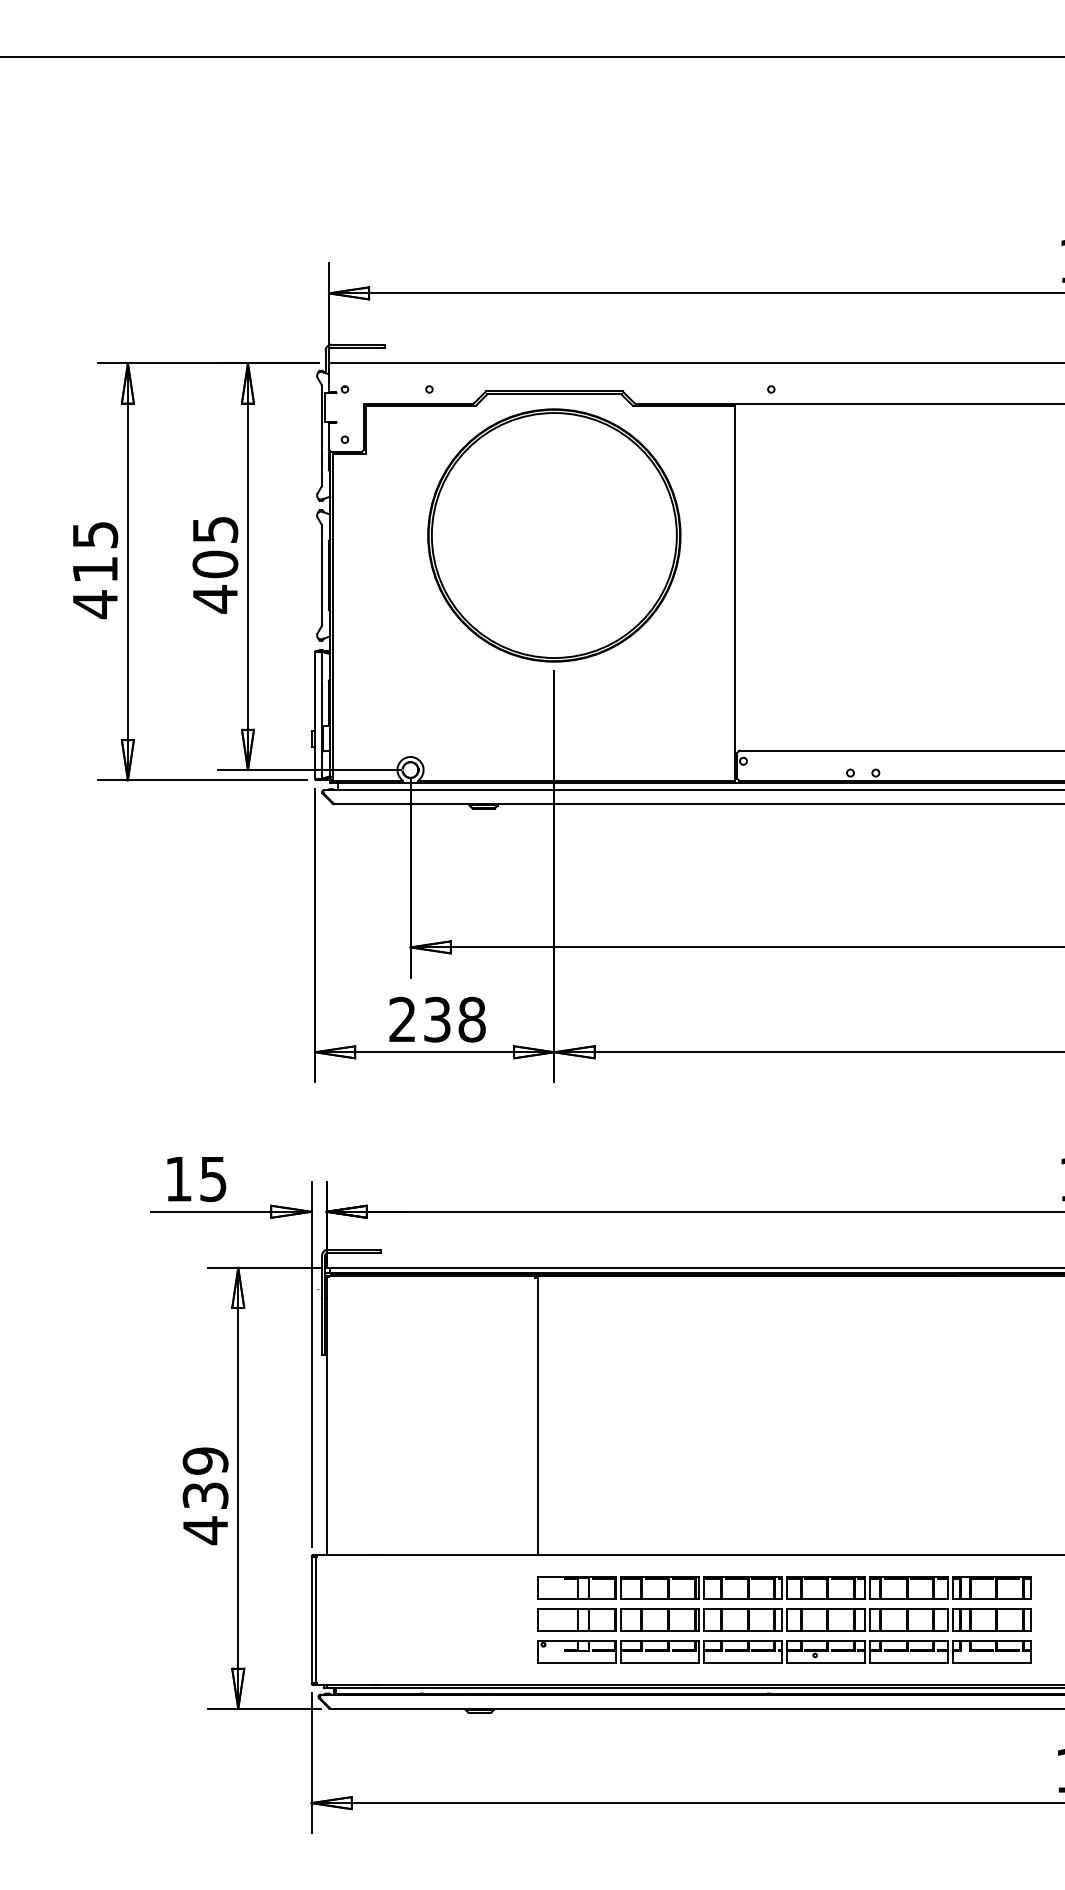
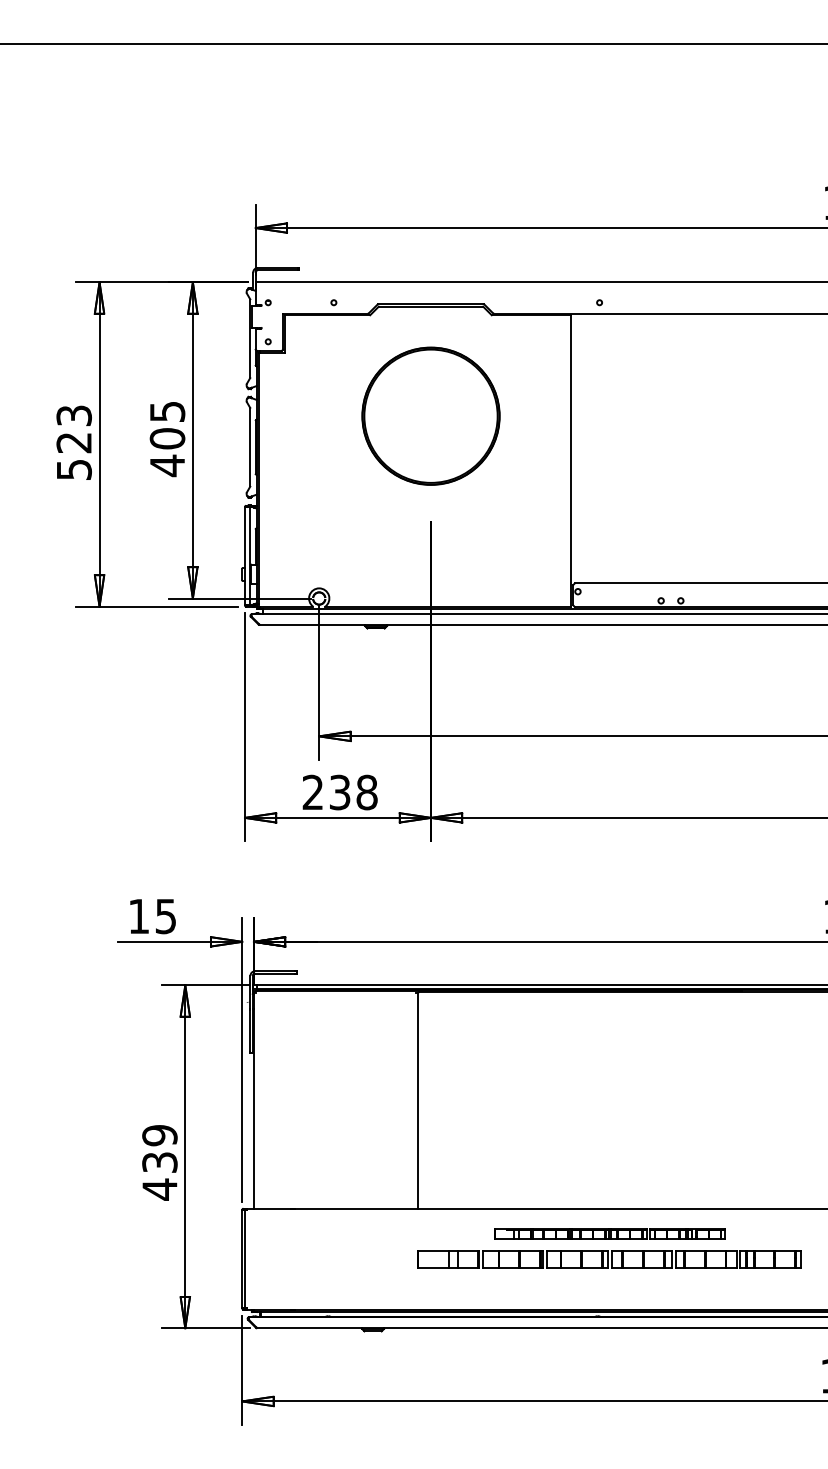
part: (554, 535) -> (431, 416), size x0.7
text: (95, 570) -> (74, 443), 415 -> 523
part: (784, 1587) -> (609, 1233), size x0.6
part: (784, 1651) -> (609, 1283), removed

